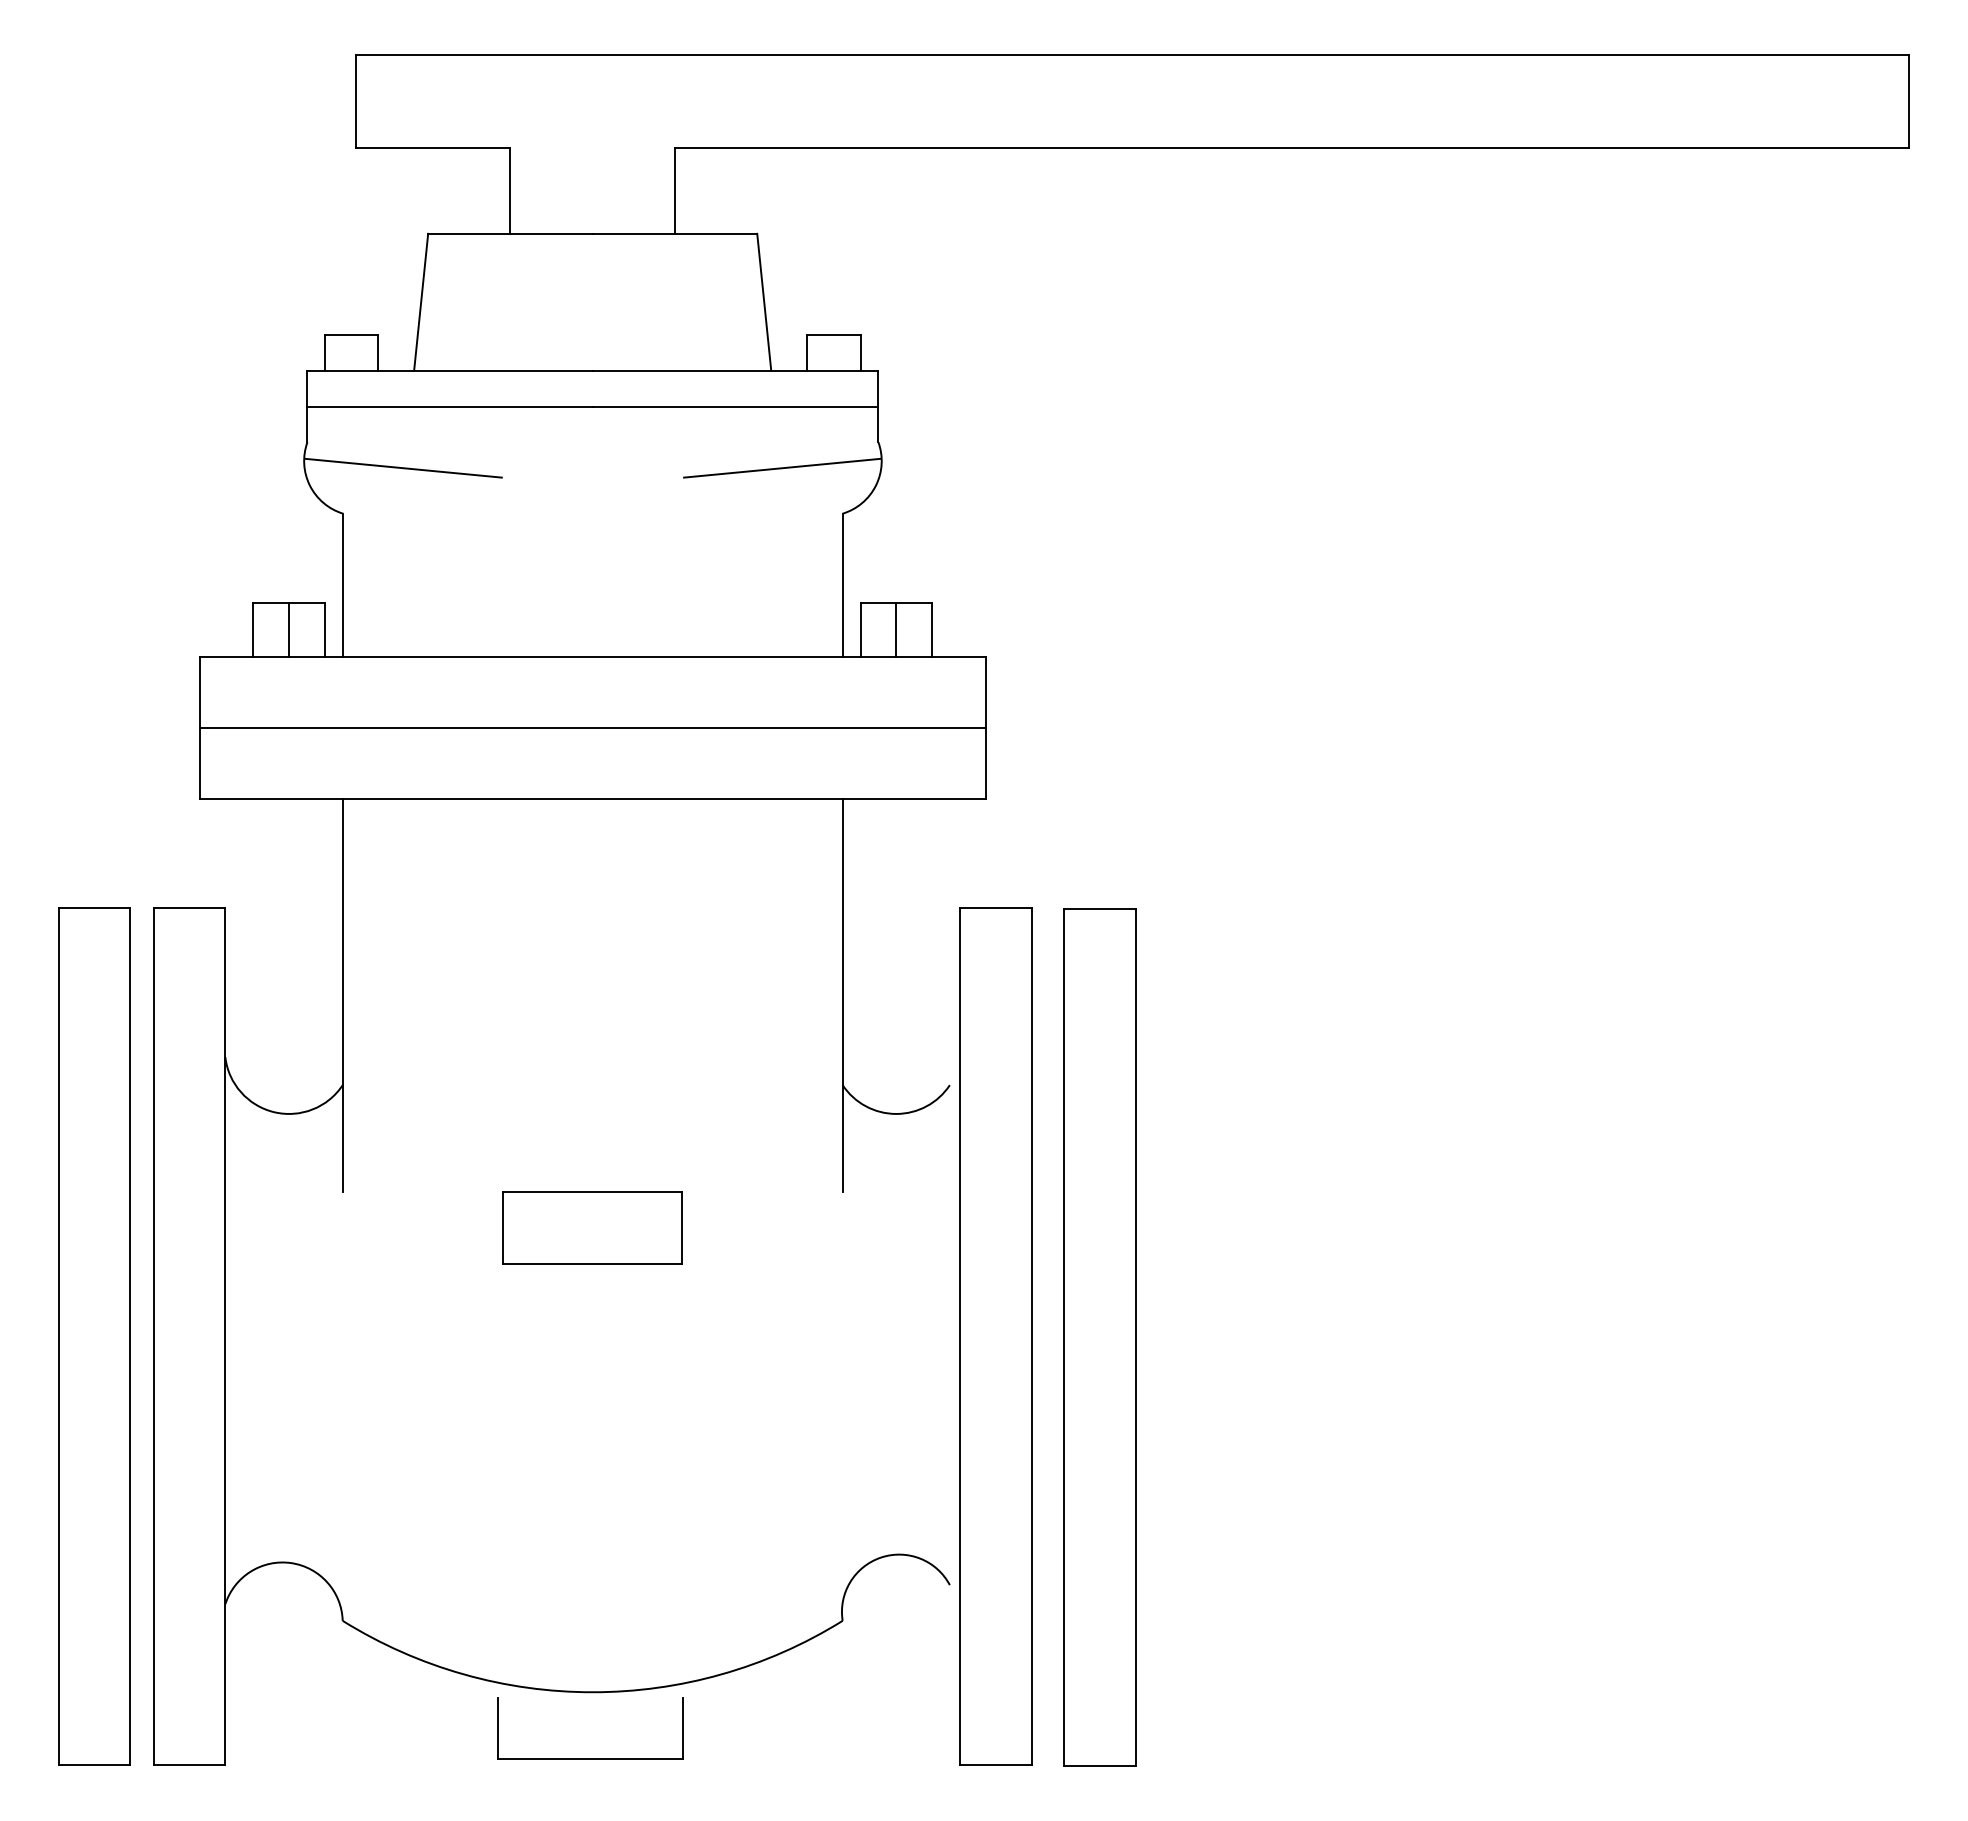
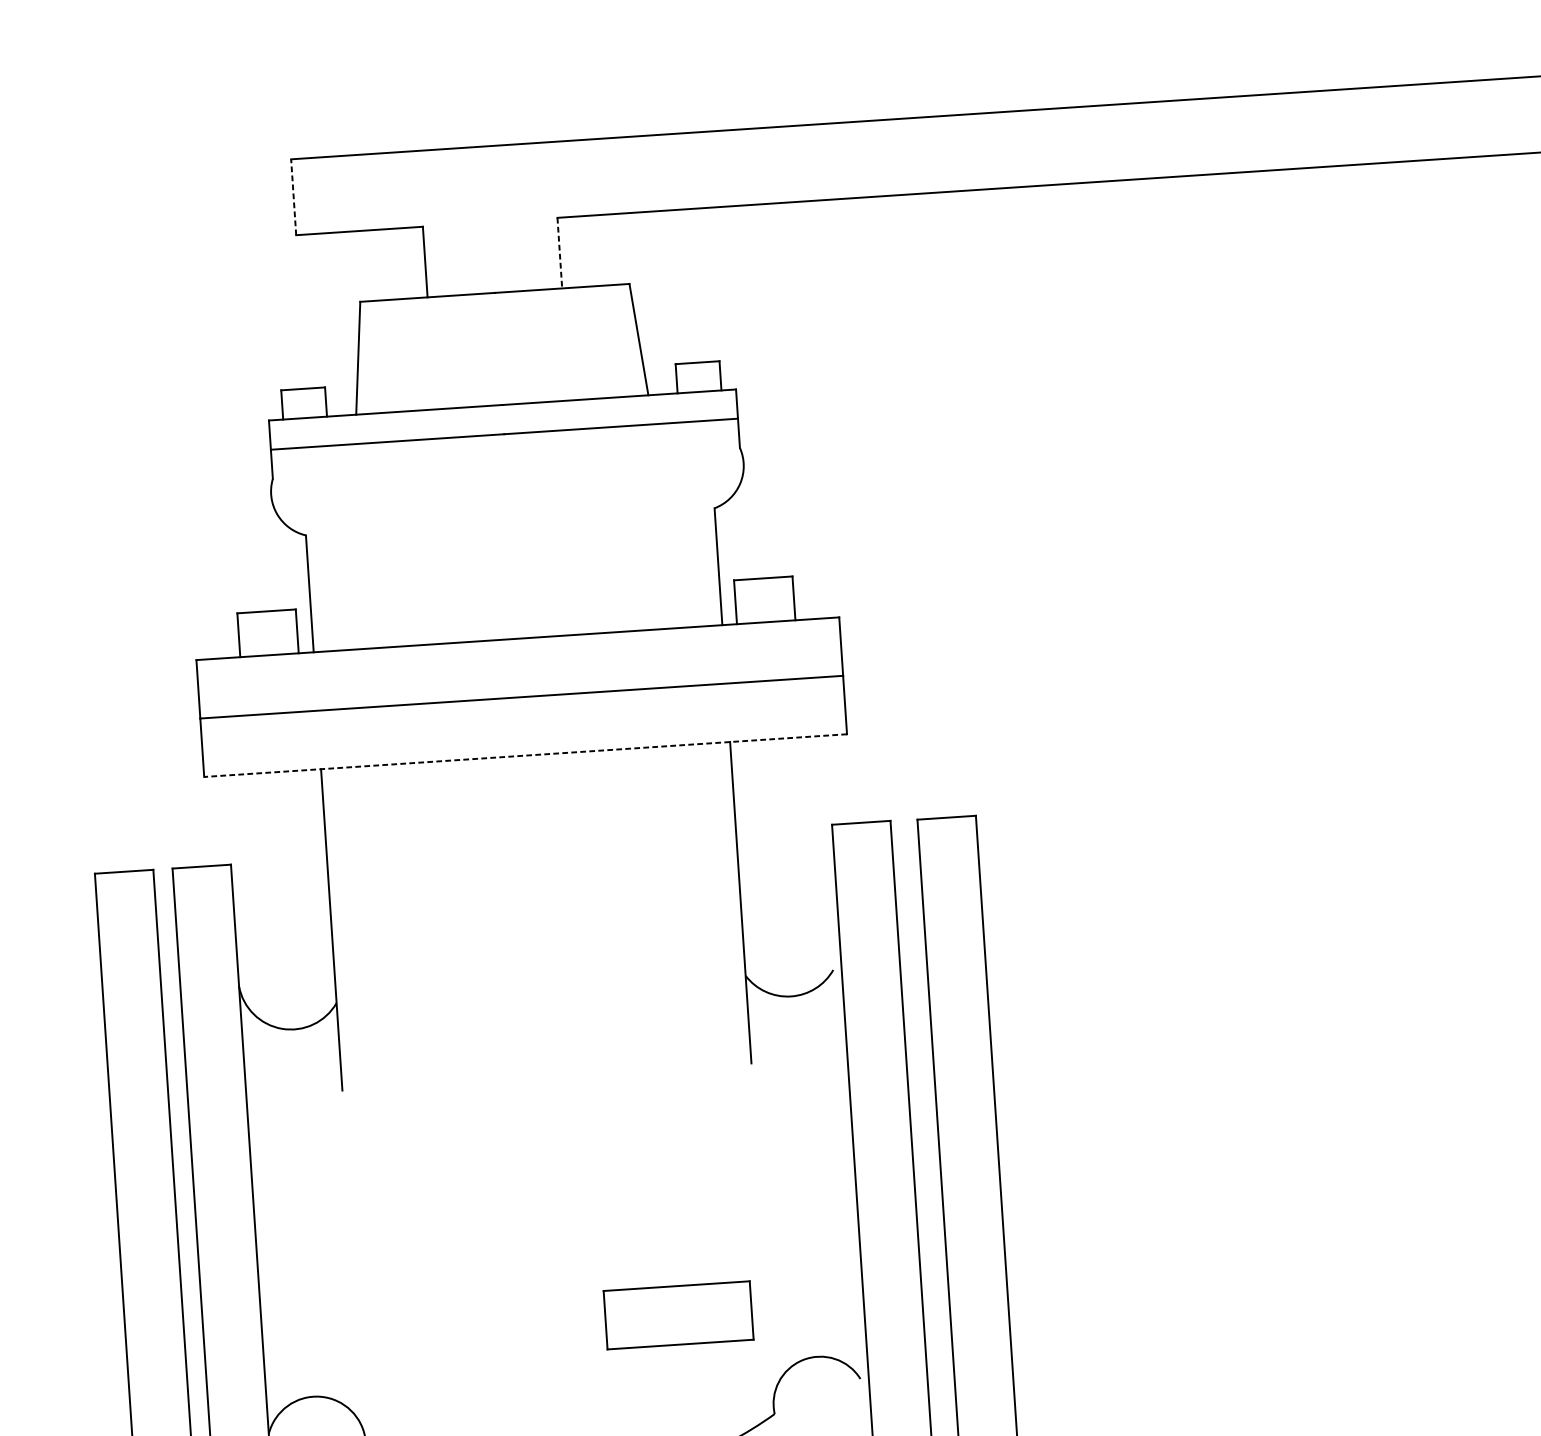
line: (355, 100) -> (293, 196), solid -> dashed
line: (674, 191) -> (559, 253), solid -> dashed
line: (403, 467) -> (352, 494), removed
line: (782, 467) -> (662, 473), removed
line: (289, 629) -> (268, 633), removed
line: (896, 629) -> (764, 600), removed
line: (592, 799) -> (525, 755), solid -> dashed
part: (592, 1227) -> (678, 1314), moved

